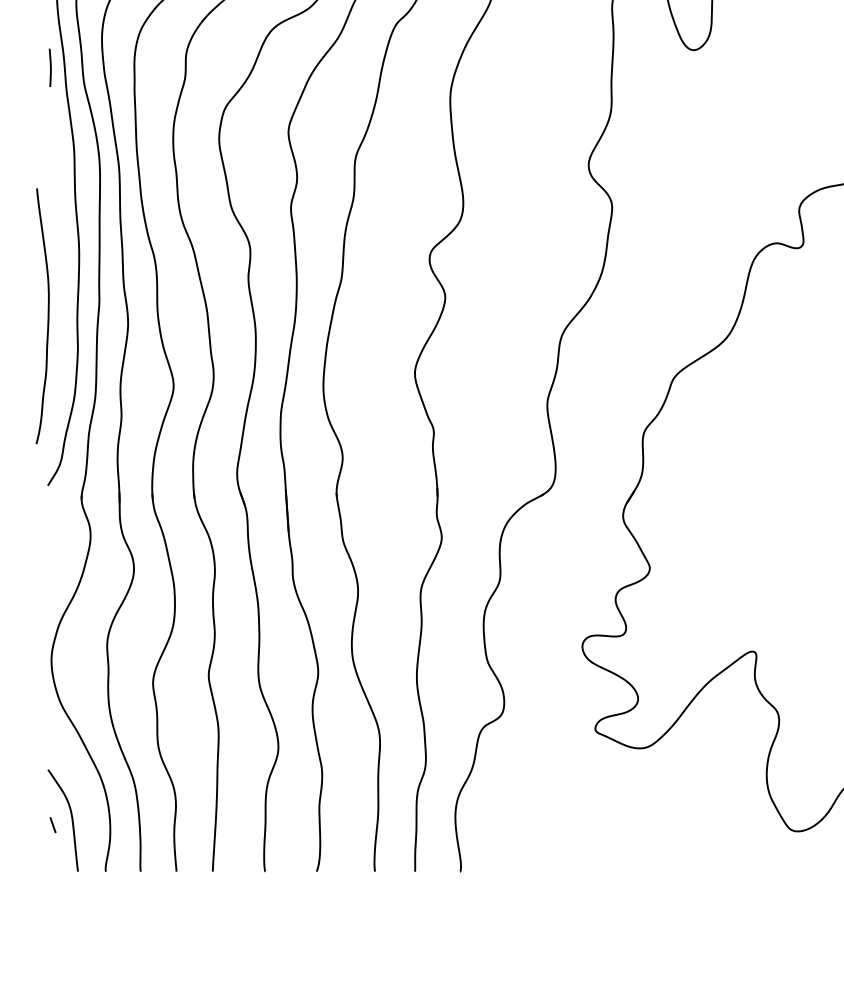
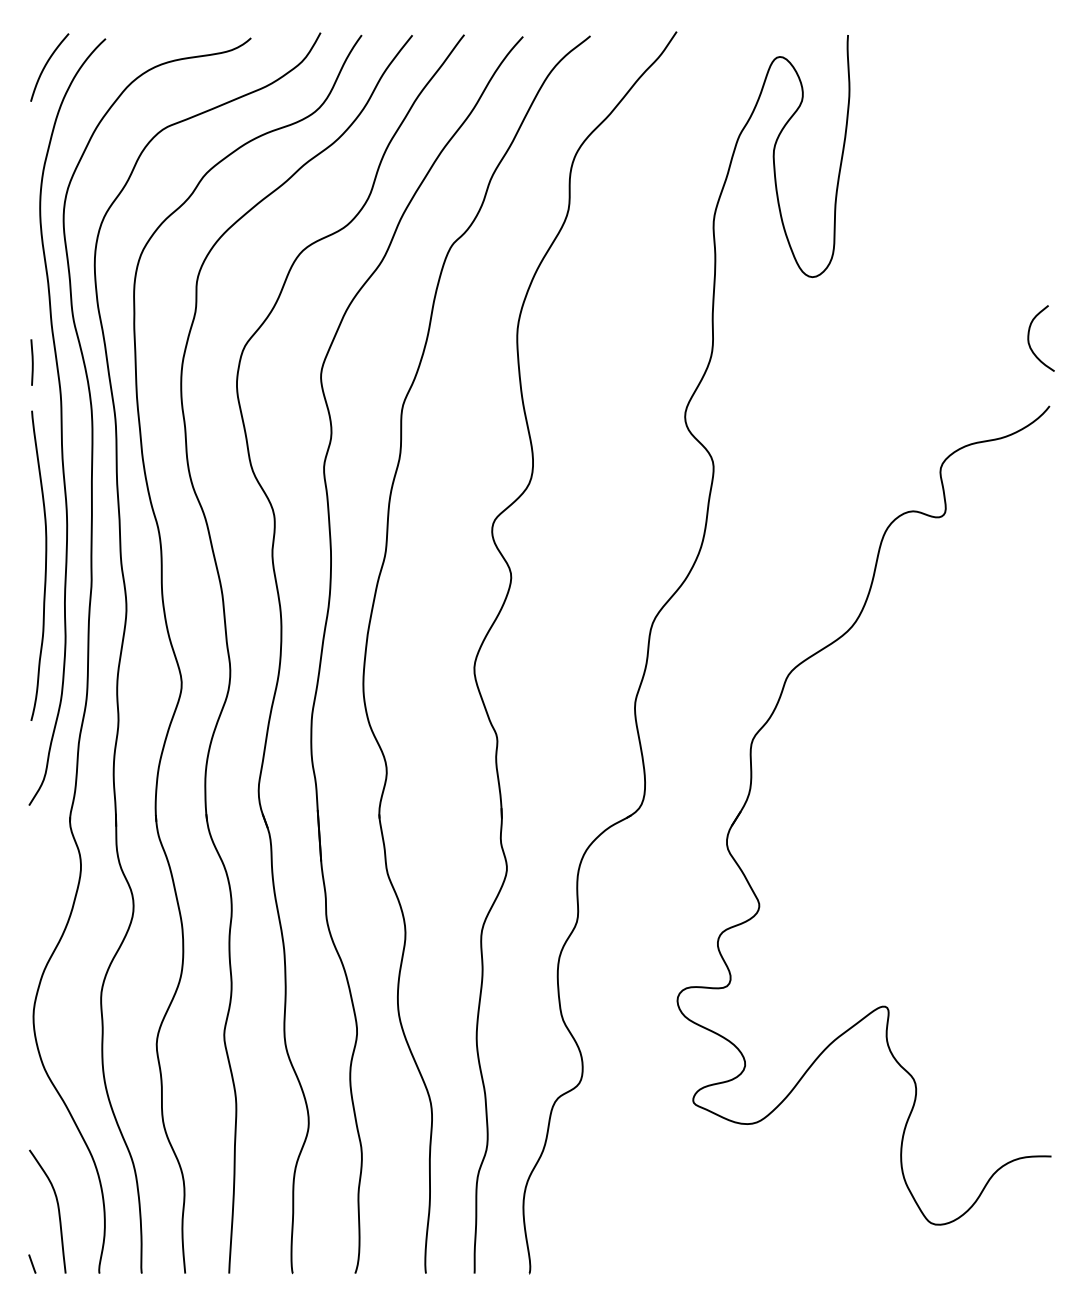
line: (49, 67) -> (31, 362), moved
curve: (48, 315) -> (45, 565), moved
line: (53, 824) -> (32, 1263), moved

